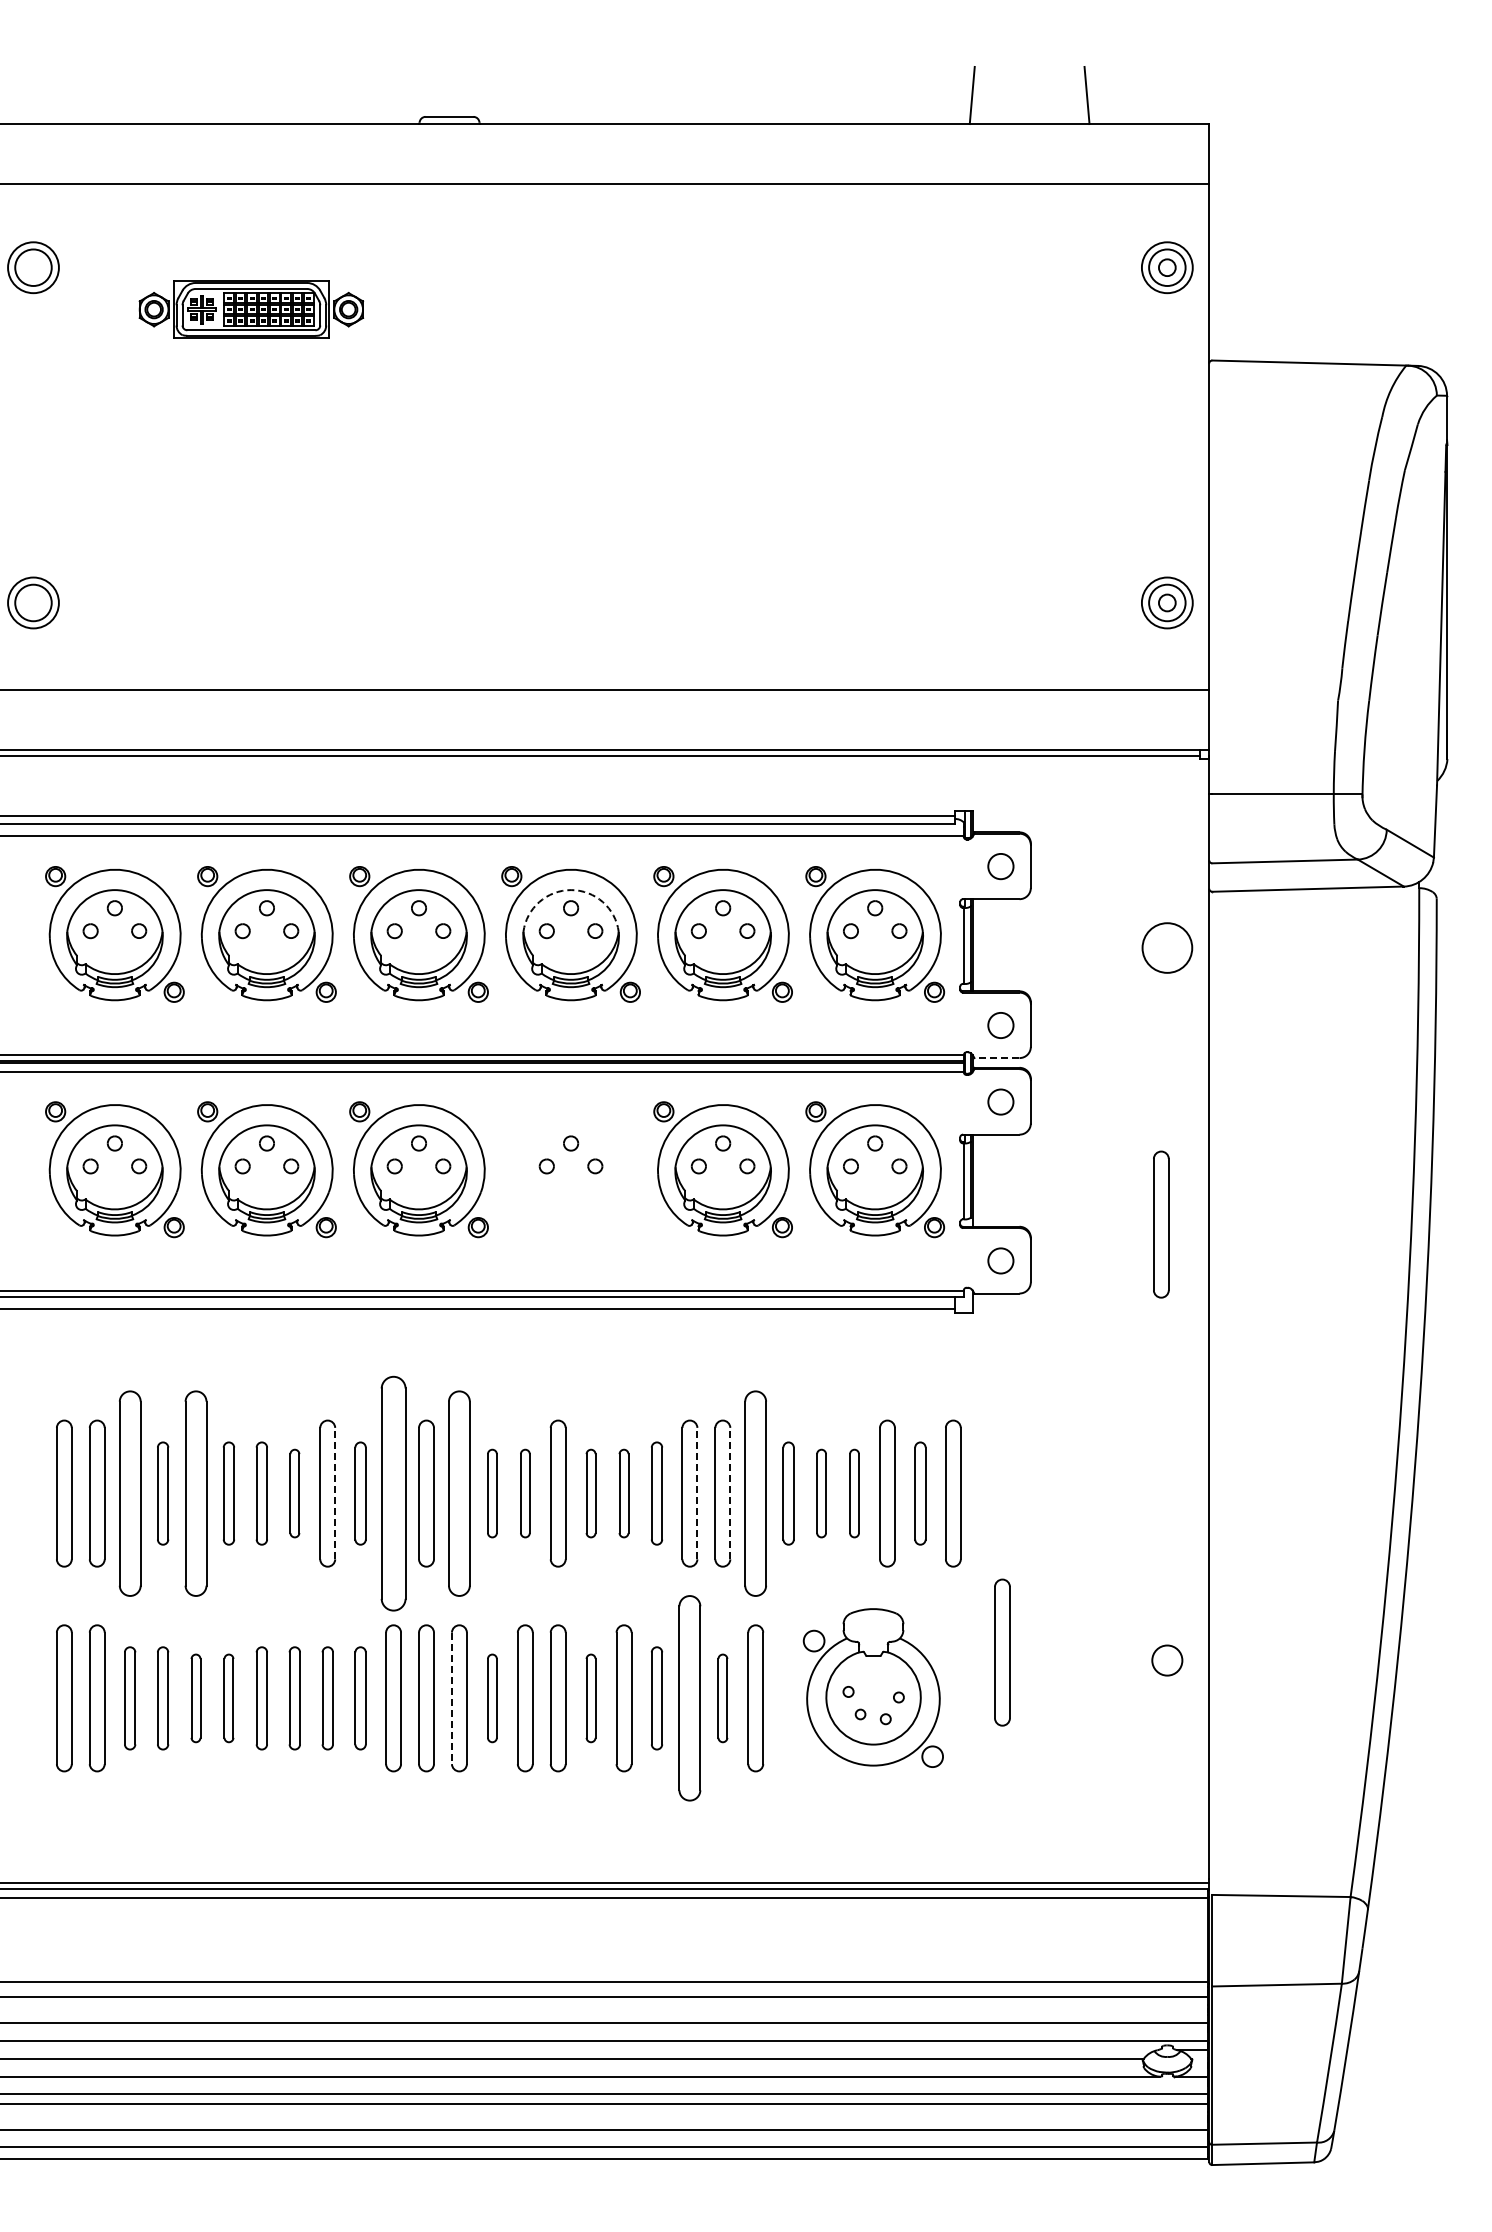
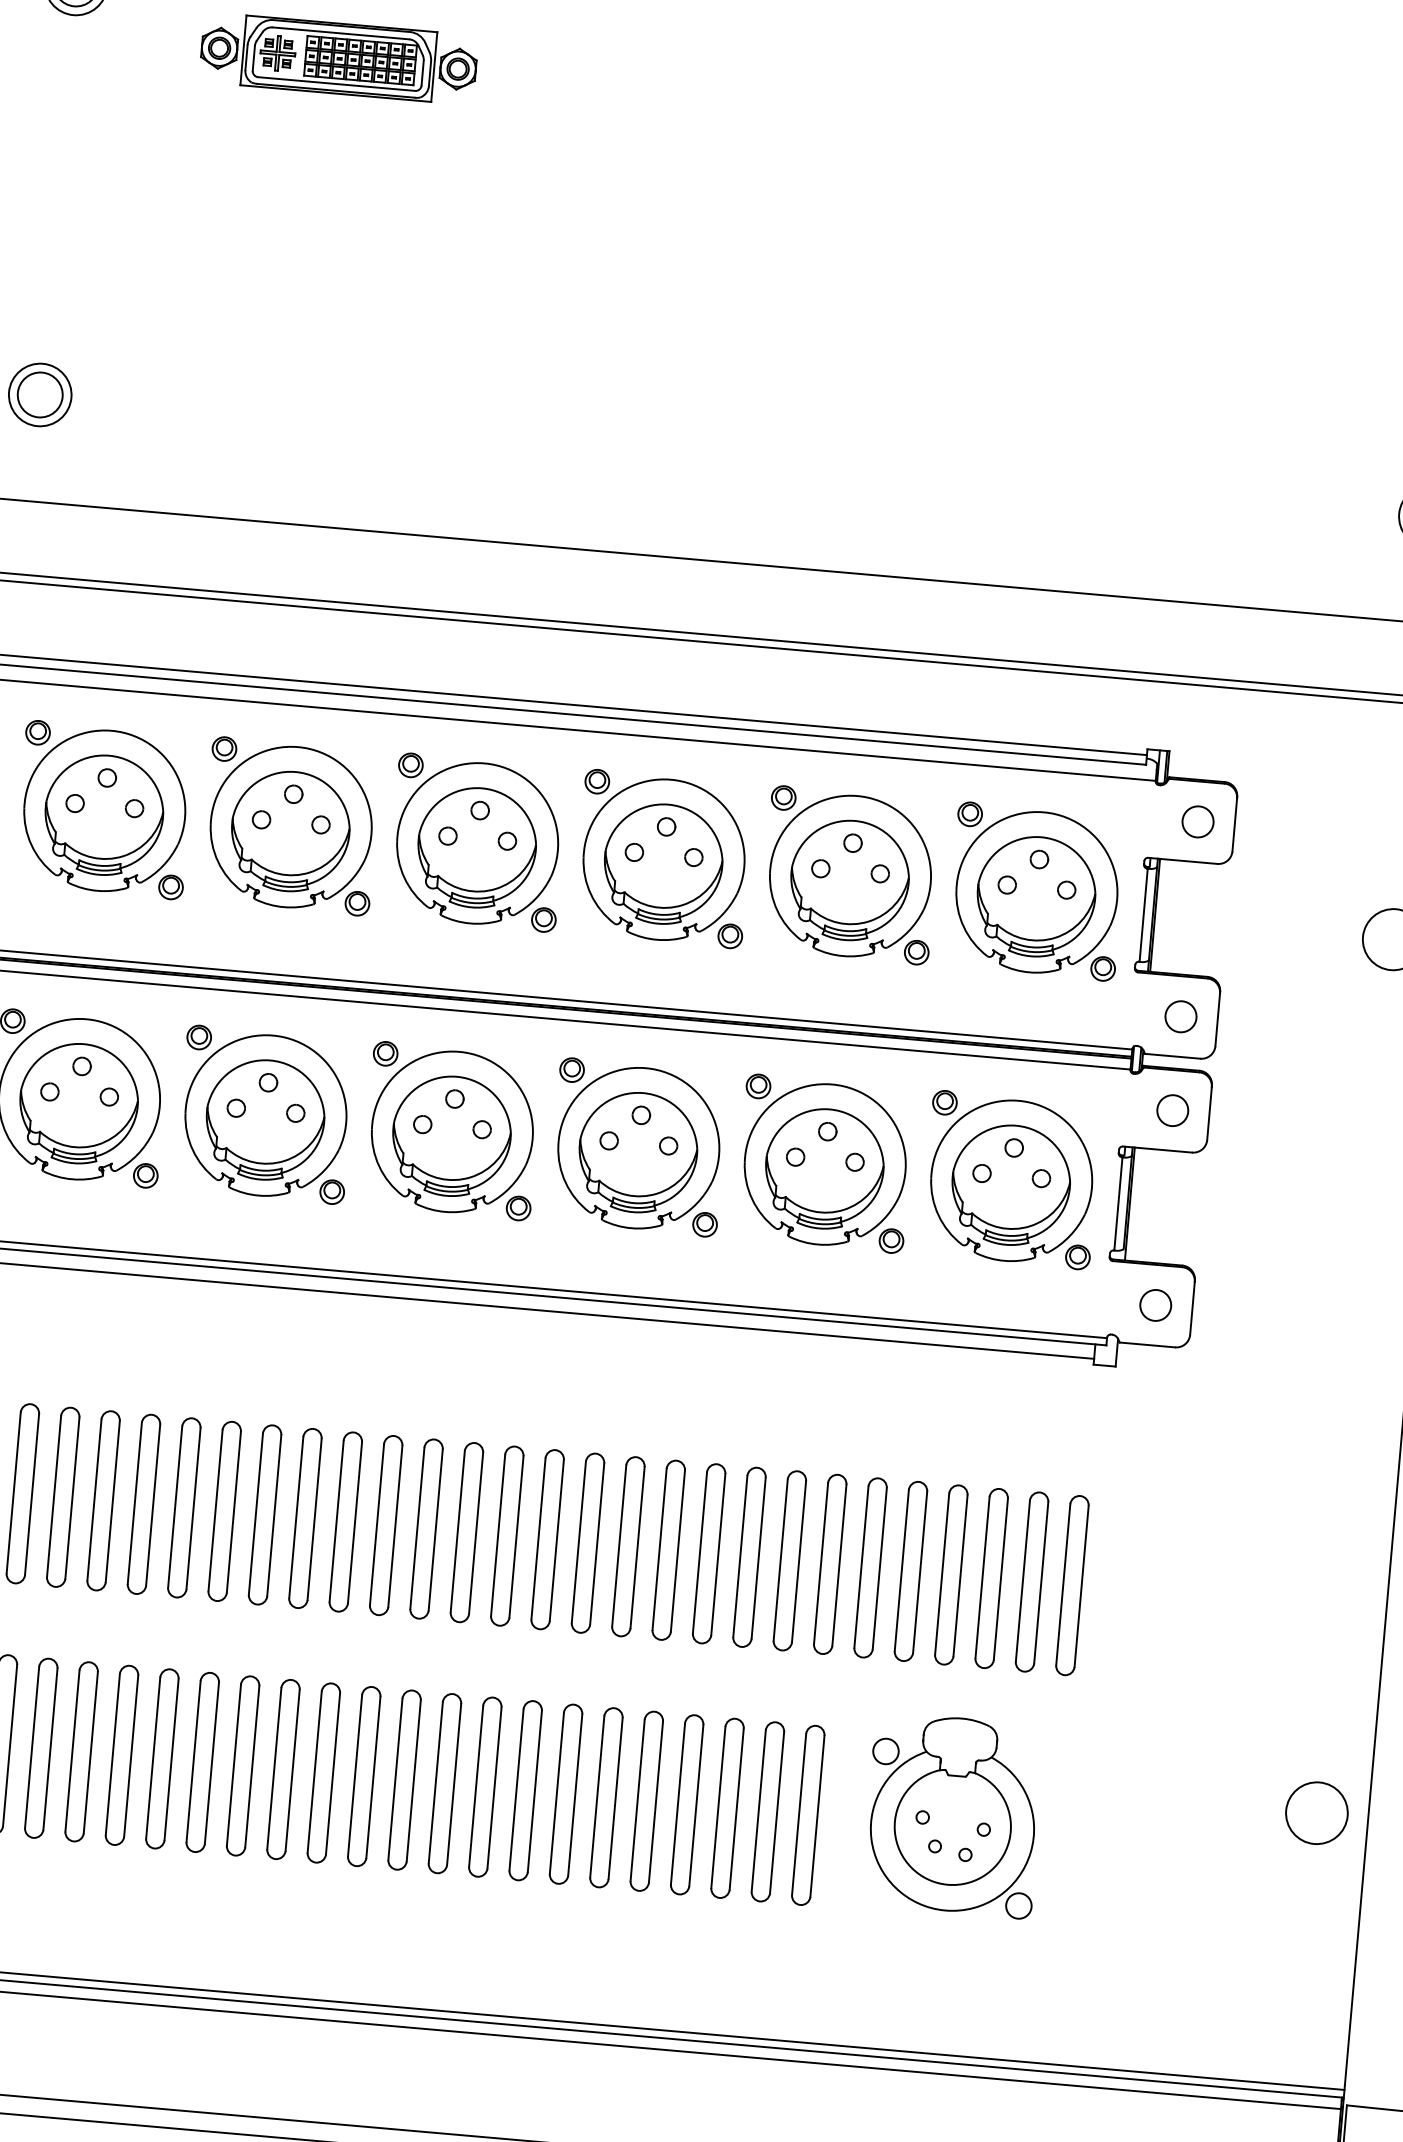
arc: (571, 890) -> (669, 805), dashed -> solid
line: (996, 1058) -> (1172, 1056), dashed -> solid
part: (570, 1169) -> (637, 1147), added
part: (1161, 1224) -> (1356, 1277), removed
part: (129, 1493) -> (62, 1497), size x0.71
part: (162, 1493) -> (102, 1500), size x1.43
part: (195, 1493) -> (143, 1504), size x0.71
part: (228, 1493) -> (183, 1507), size x1.43
part: (261, 1493) -> (224, 1511), size x1.43
part: (294, 1493) -> (264, 1514), size x1.67
line: (335, 1493) -> (314, 1519), dashed -> solid
part: (360, 1493) -> (345, 1521), size x1.43
part: (393, 1493) -> (386, 1525), size x0.62
part: (459, 1493) -> (467, 1532), size x0.71
part: (492, 1493) -> (507, 1536), size x1.67
part: (525, 1493) -> (547, 1539), size x1.67
part: (590, 1493) -> (627, 1546), size x1.67
part: (623, 1493) -> (668, 1550), size x1.67
part: (656, 1493) -> (708, 1553), size x1.43
line: (697, 1493) -> (758, 1558), dashed -> solid
line: (730, 1493) -> (799, 1561), dashed -> solid
part: (755, 1493) -> (829, 1564), size x0.71
part: (788, 1493) -> (870, 1567), size x1.43
part: (821, 1493) -> (910, 1571), size x1.67
part: (854, 1493) -> (951, 1574), size x1.67
part: (920, 1493) -> (1032, 1581), size x1.43
part: (1002, 1652) -> (1115, 1785), removed
circle: (1167, 1660) -> (1317, 1813), size x1.67
part: (129, 1698) -> (40, 1748), size x1.43
part: (162, 1698) -> (80, 1751), size x1.43
part: (195, 1698) -> (121, 1755), size x1.67
part: (228, 1698) -> (161, 1759), size x1.67
part: (261, 1698) -> (202, 1762), size x1.43
part: (294, 1698) -> (242, 1766), size x1.43
part: (327, 1698) -> (283, 1769), size x1.43
part: (360, 1698) -> (323, 1773), size x1.43
line: (451, 1698) -> (435, 1782), dashed -> solid
part: (492, 1698) -> (485, 1787), size x1.67
part: (590, 1698) -> (605, 1797), size x1.67
part: (656, 1698) -> (686, 1804), size x1.43
part: (689, 1698) -> (727, 1808), size x0.71
part: (722, 1698) -> (767, 1812), size x1.67

